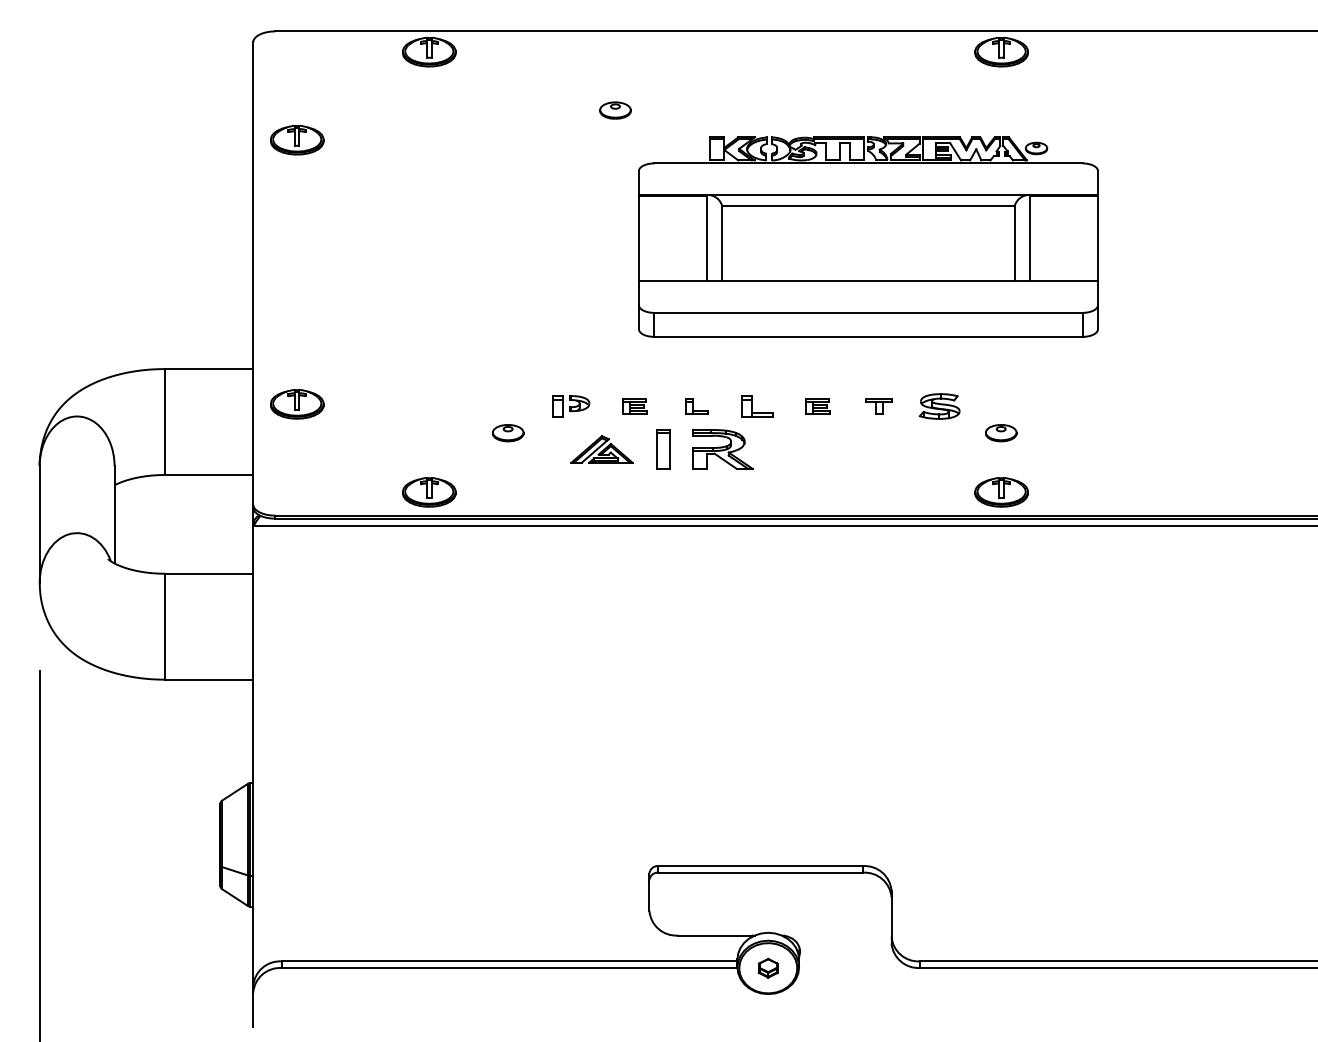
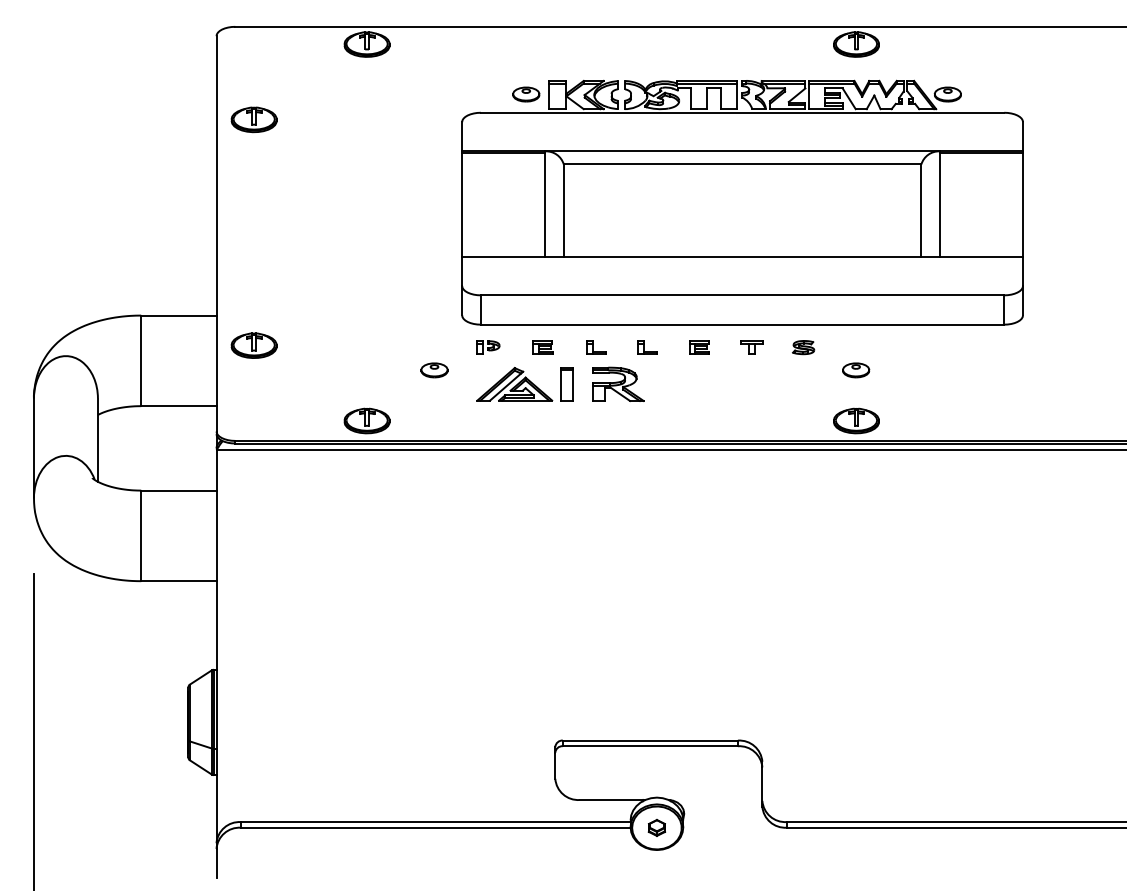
part: (868, 236) -> (742, 202), size x1.43
part: (571, 406) -> (488, 347), size x0.71
part: (756, 406) -> (646, 347), size x0.71
part: (939, 406) -> (803, 347), size x0.62
part: (601, 449) -> (514, 384), size x1.43

